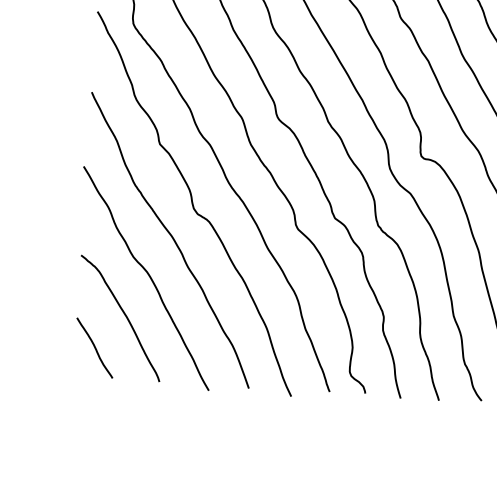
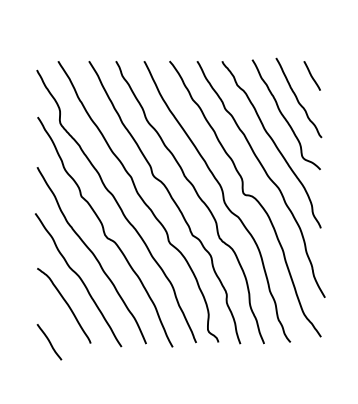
line: (94, 348) -> (49, 342), moved

